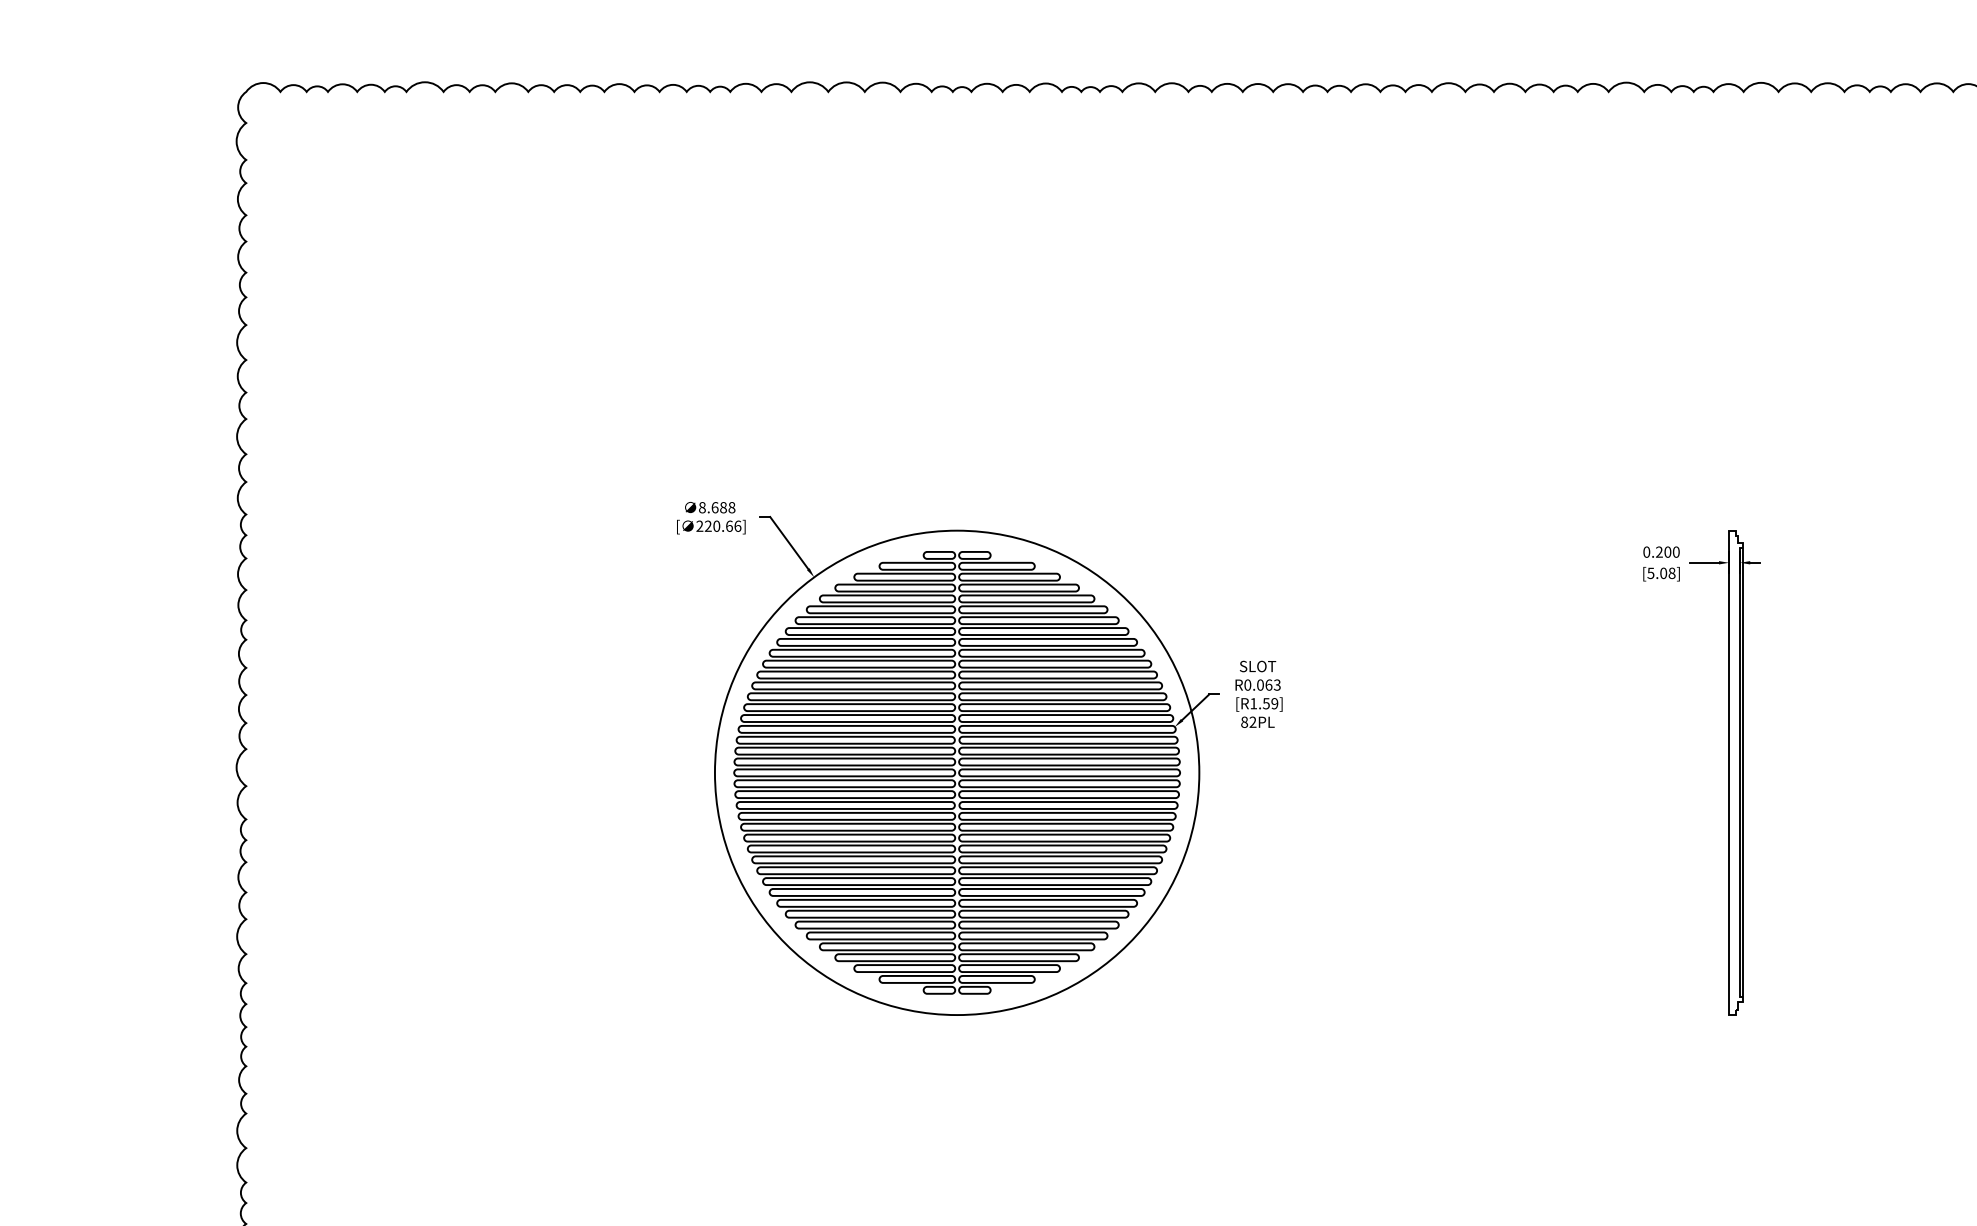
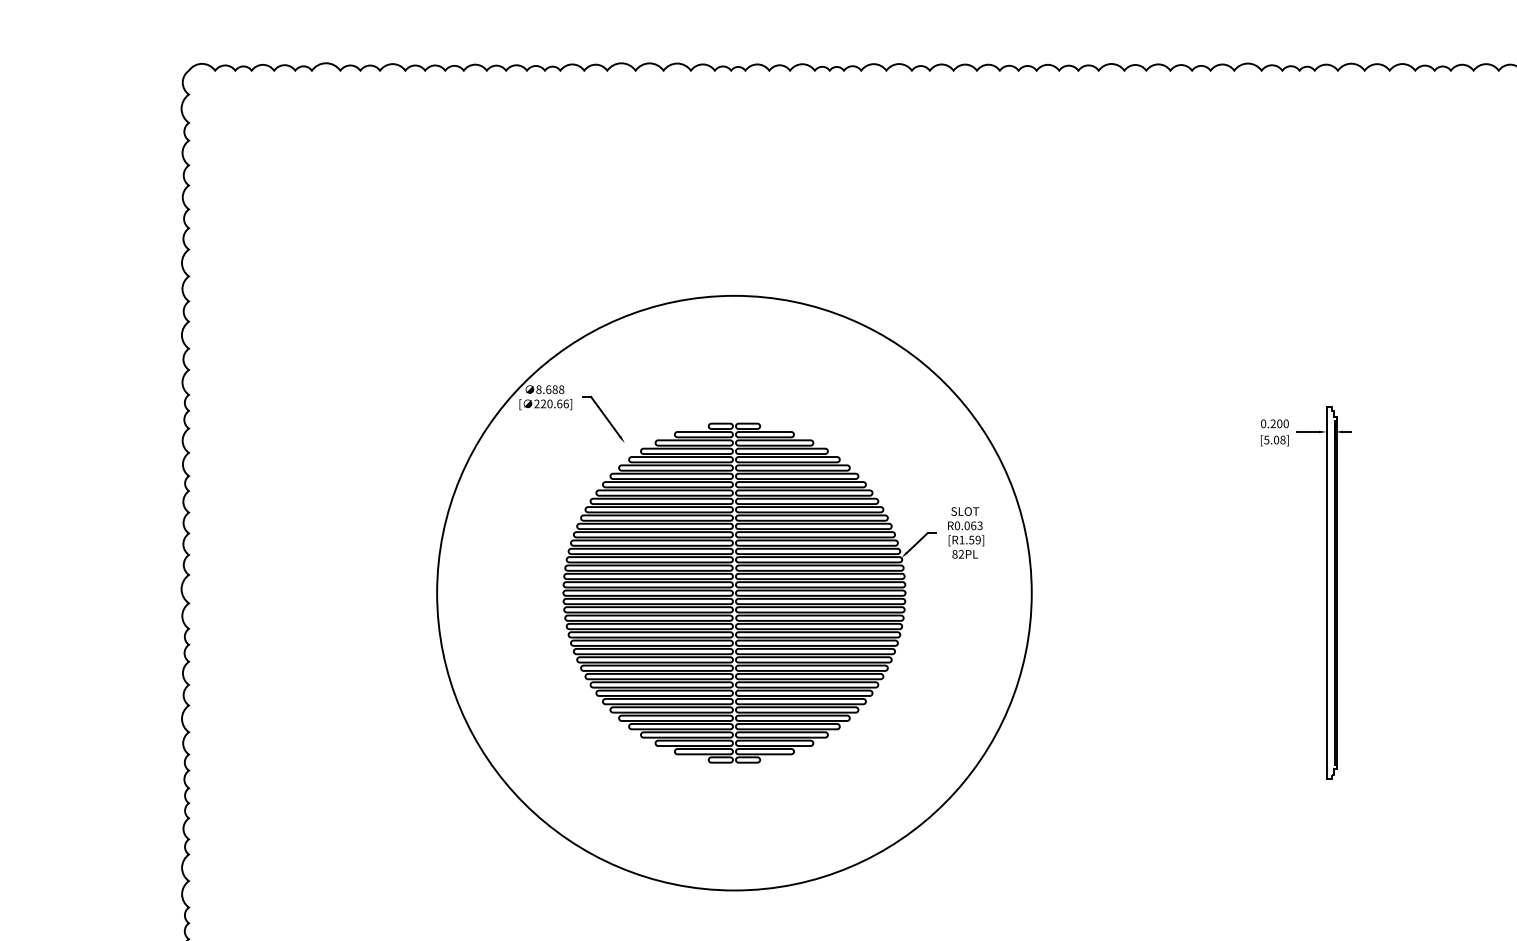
circle: (957, 772) -> (734, 592), size x1.6

